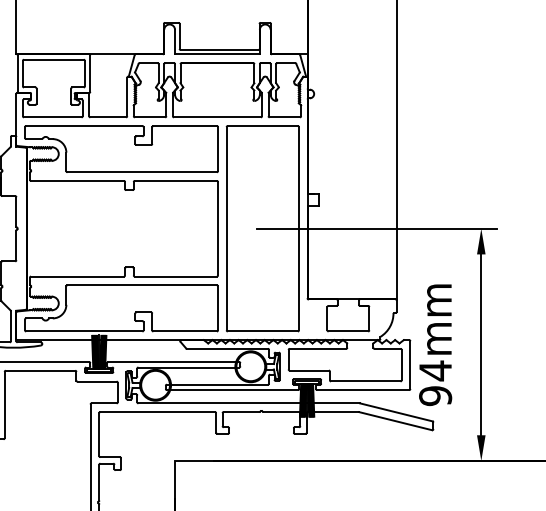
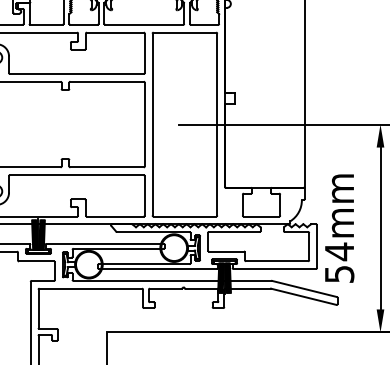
text: (435, 396) -> (339, 274), 94mm -> 54mm

